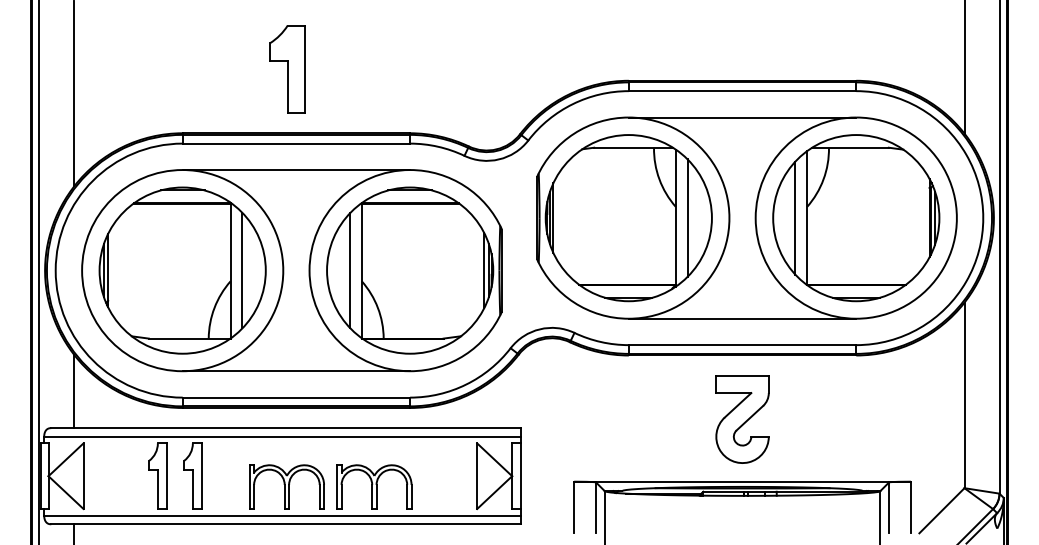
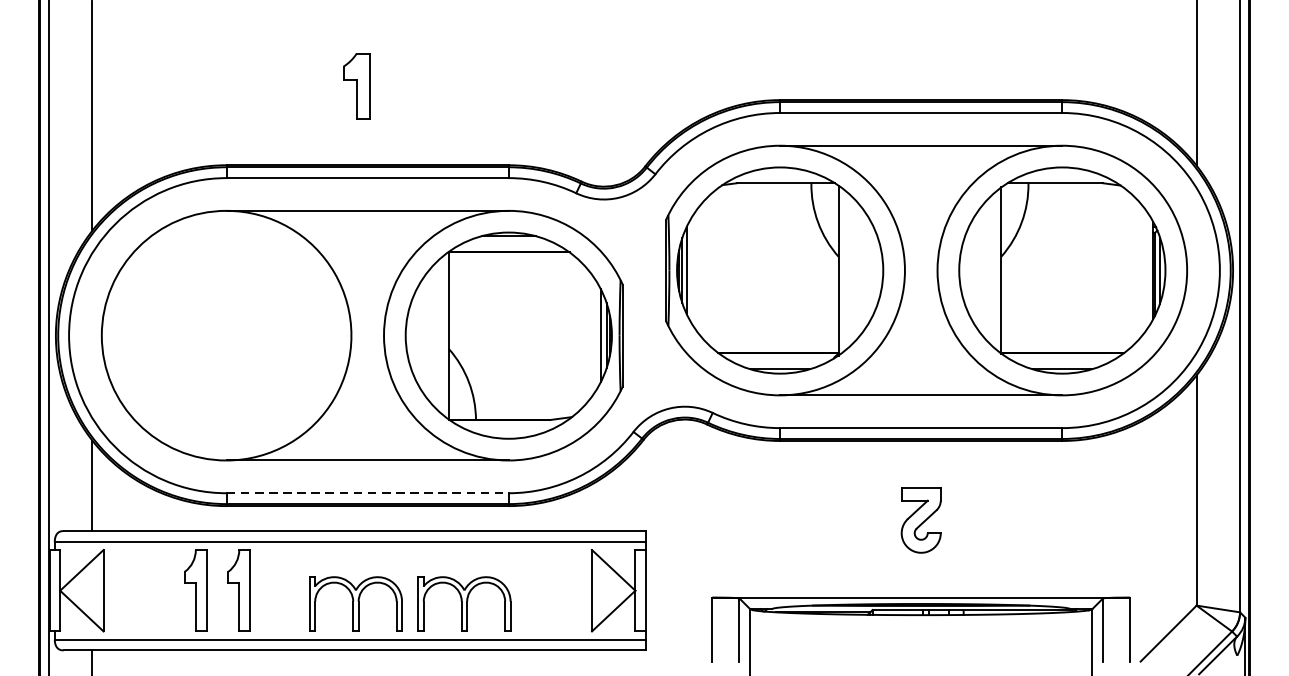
part: (287, 69) -> (356, 86), size x0.6
line: (687, 217) -> (852, 269), removed
line: (795, 217) -> (986, 269), removed
part: (182, 270) -> (226, 335), removed
line: (350, 270) -> (434, 335), removed
line: (296, 397) -> (367, 493), solid -> dashed
part: (742, 419) -> (921, 520), size x0.6

